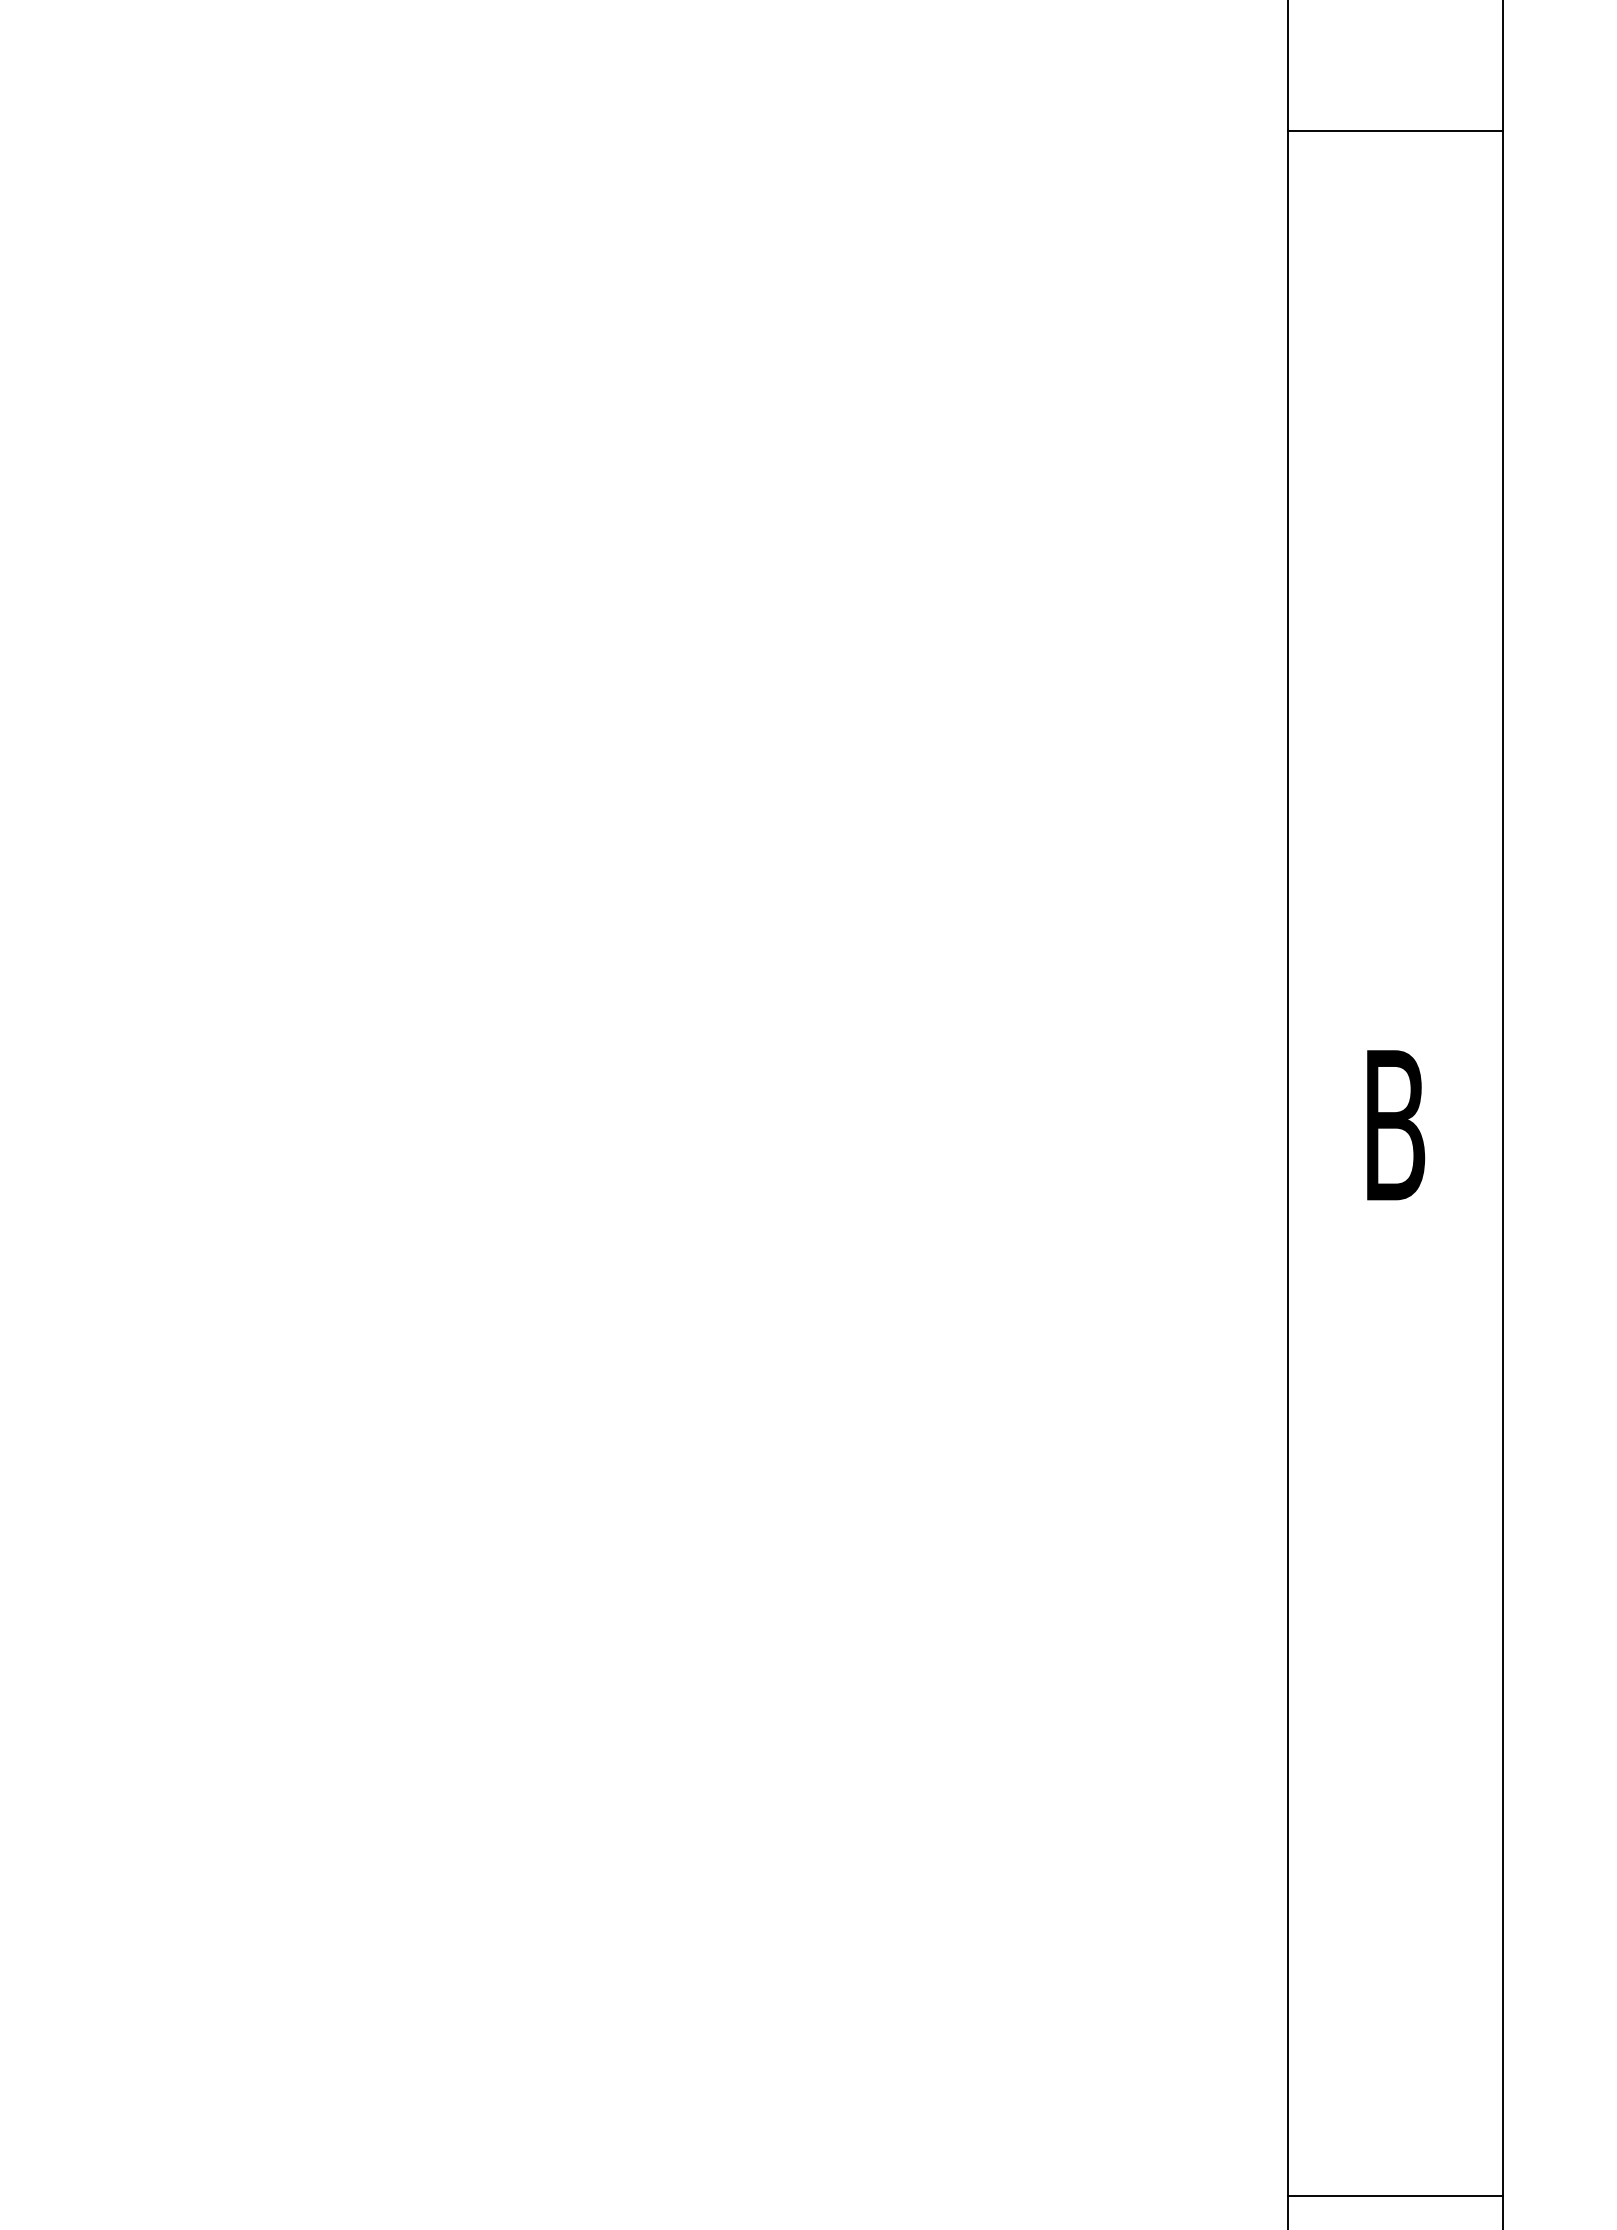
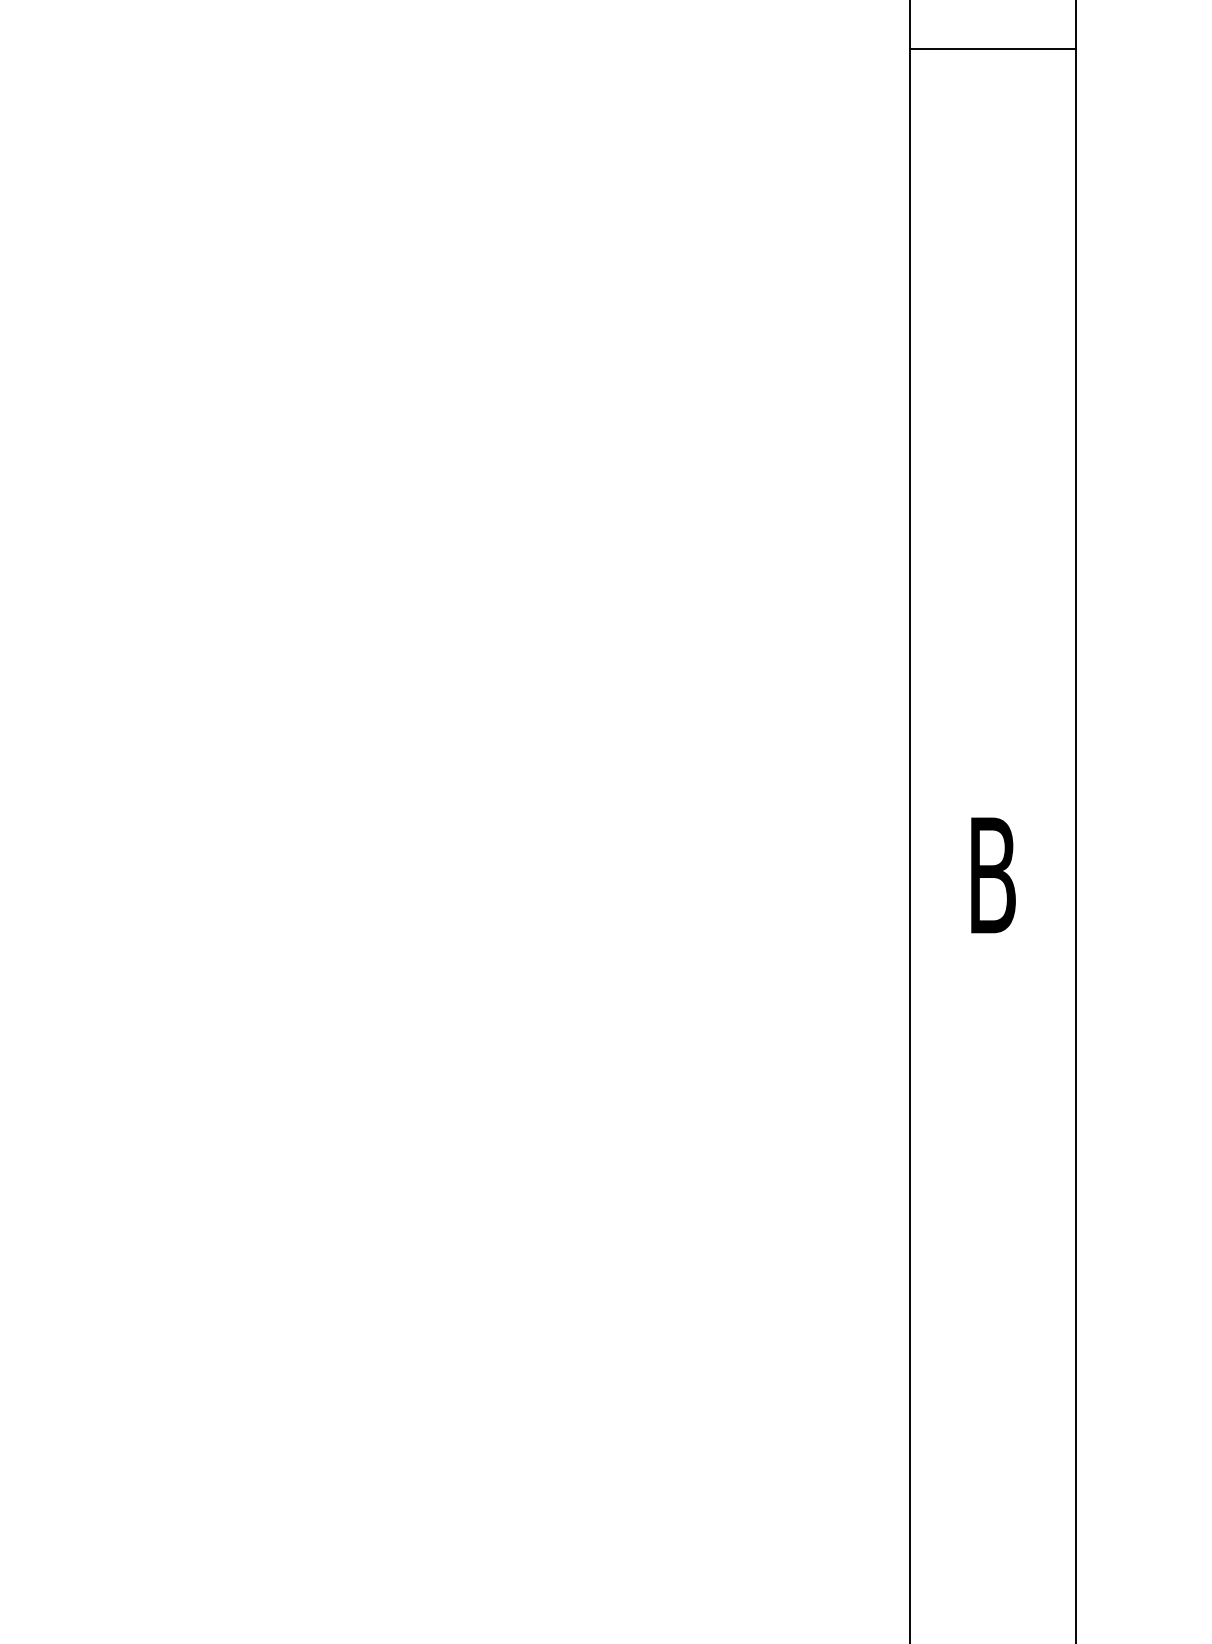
line: (1395, 131) -> (993, 49), moved

